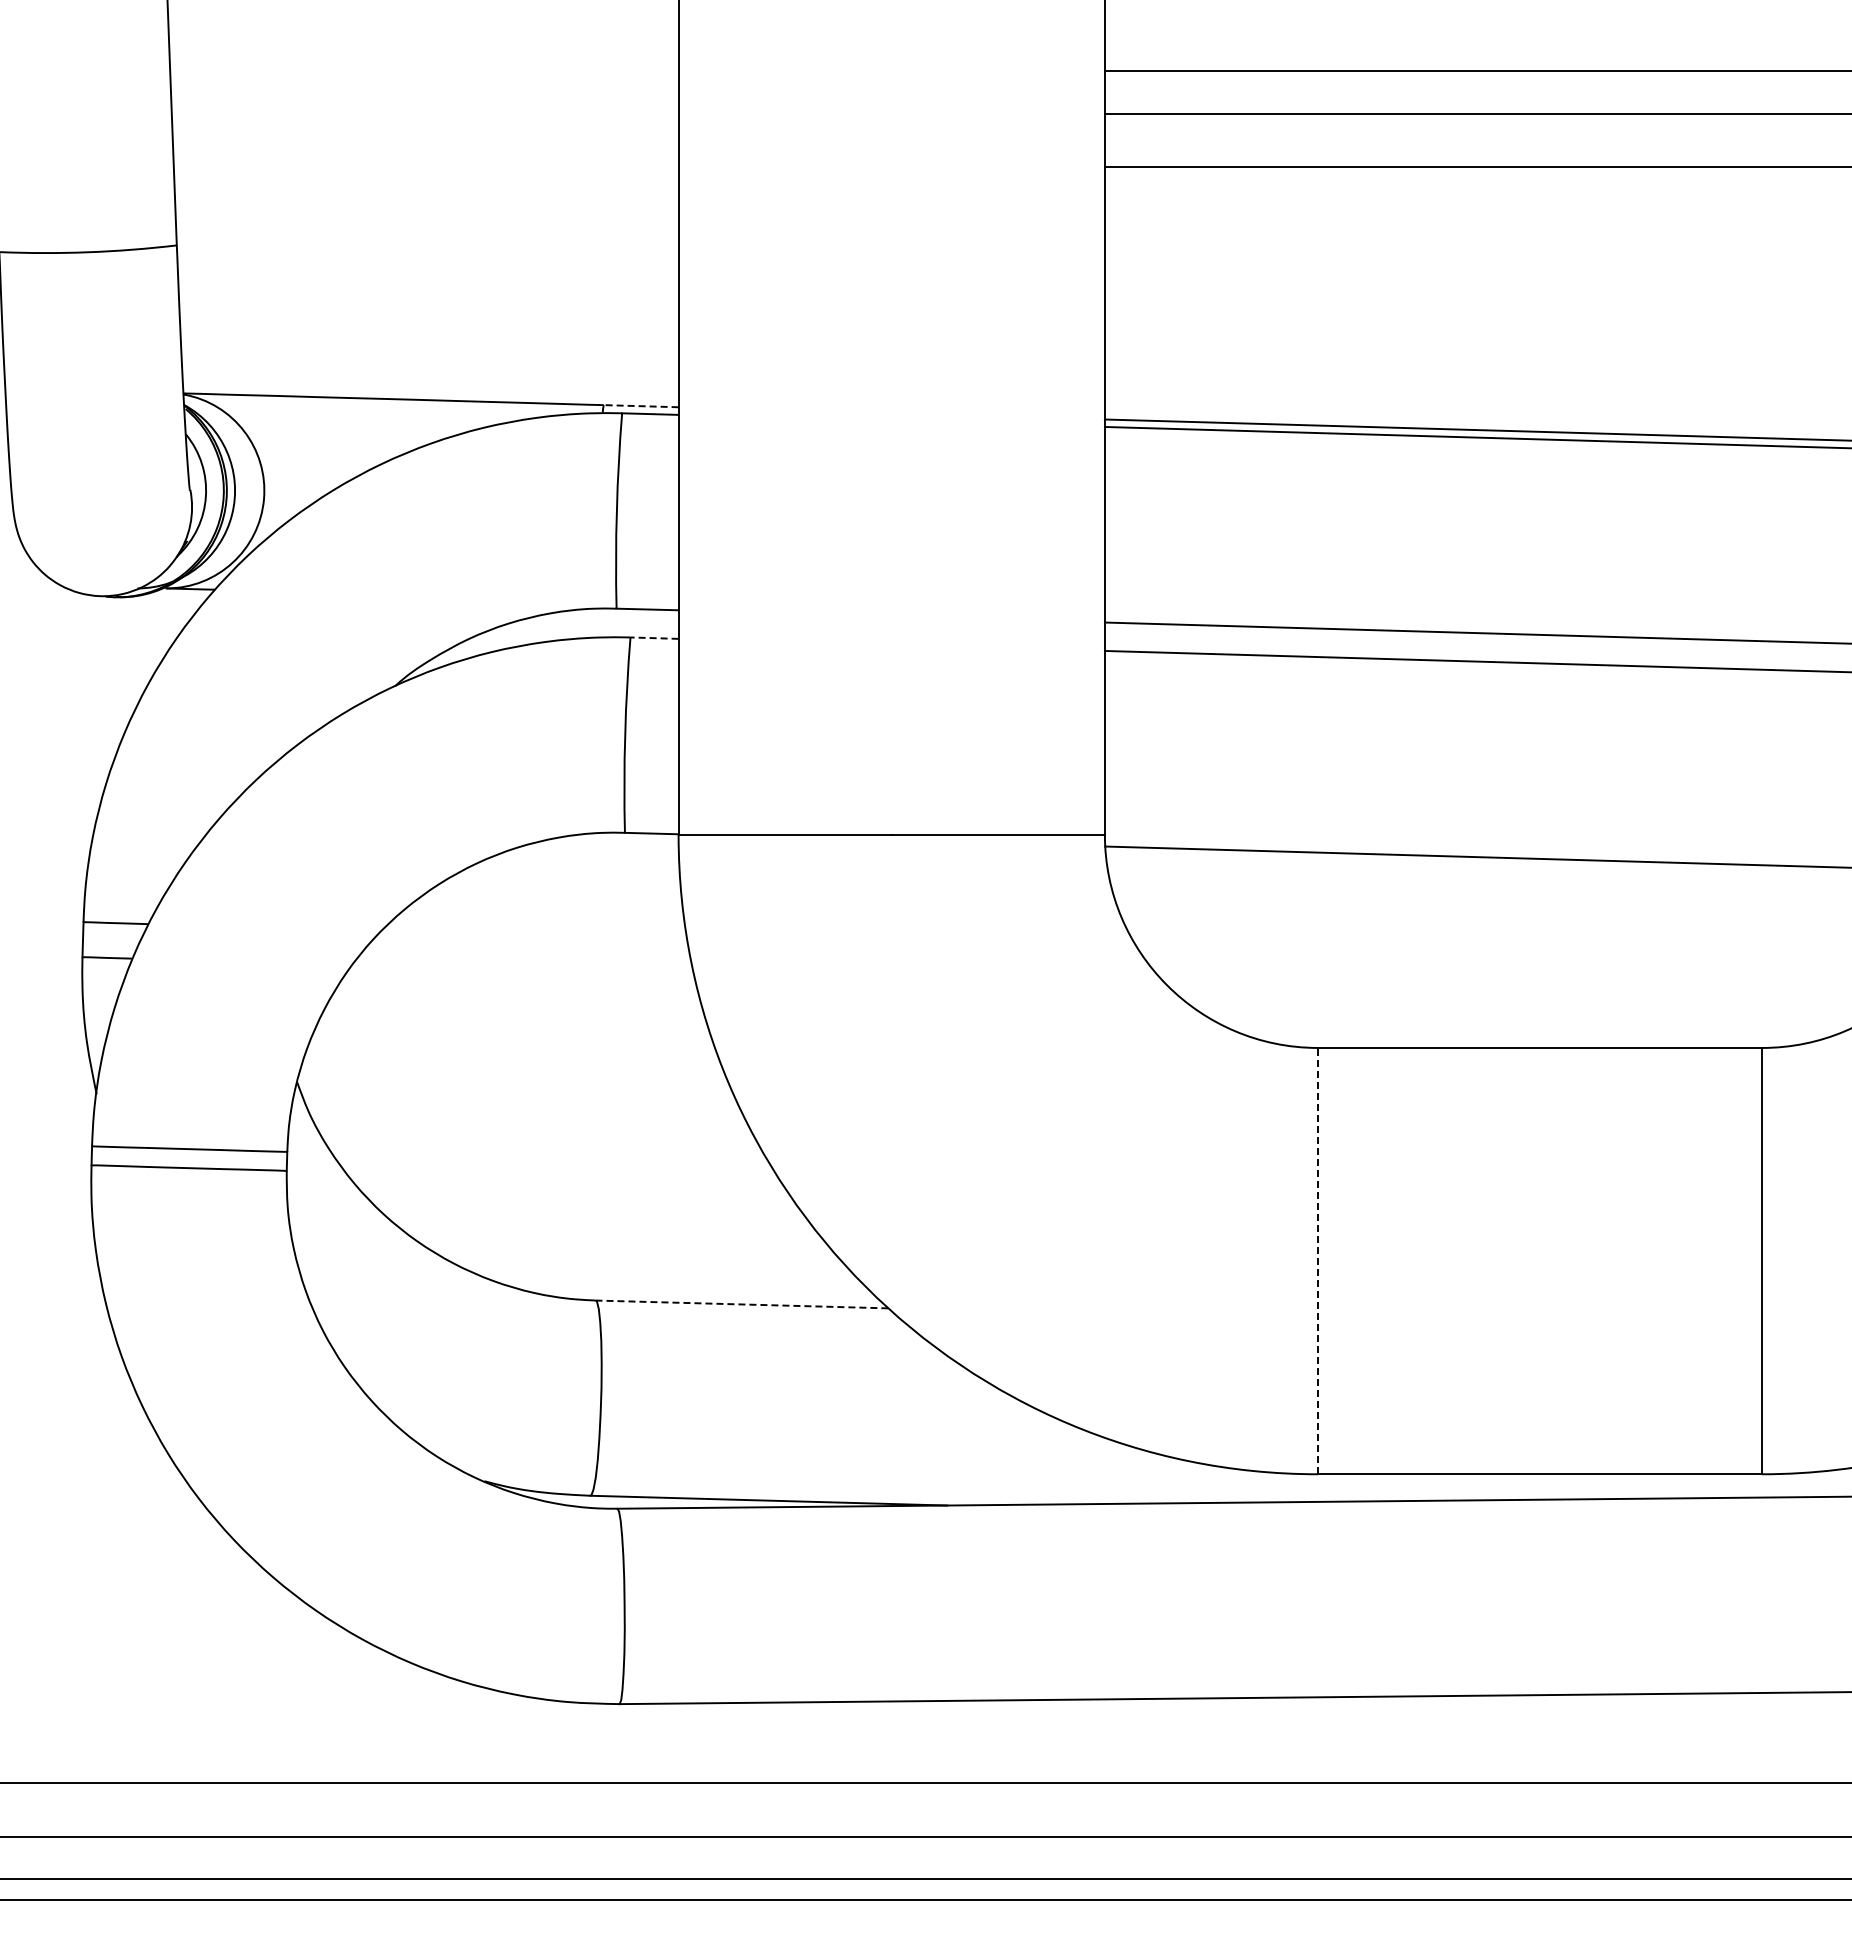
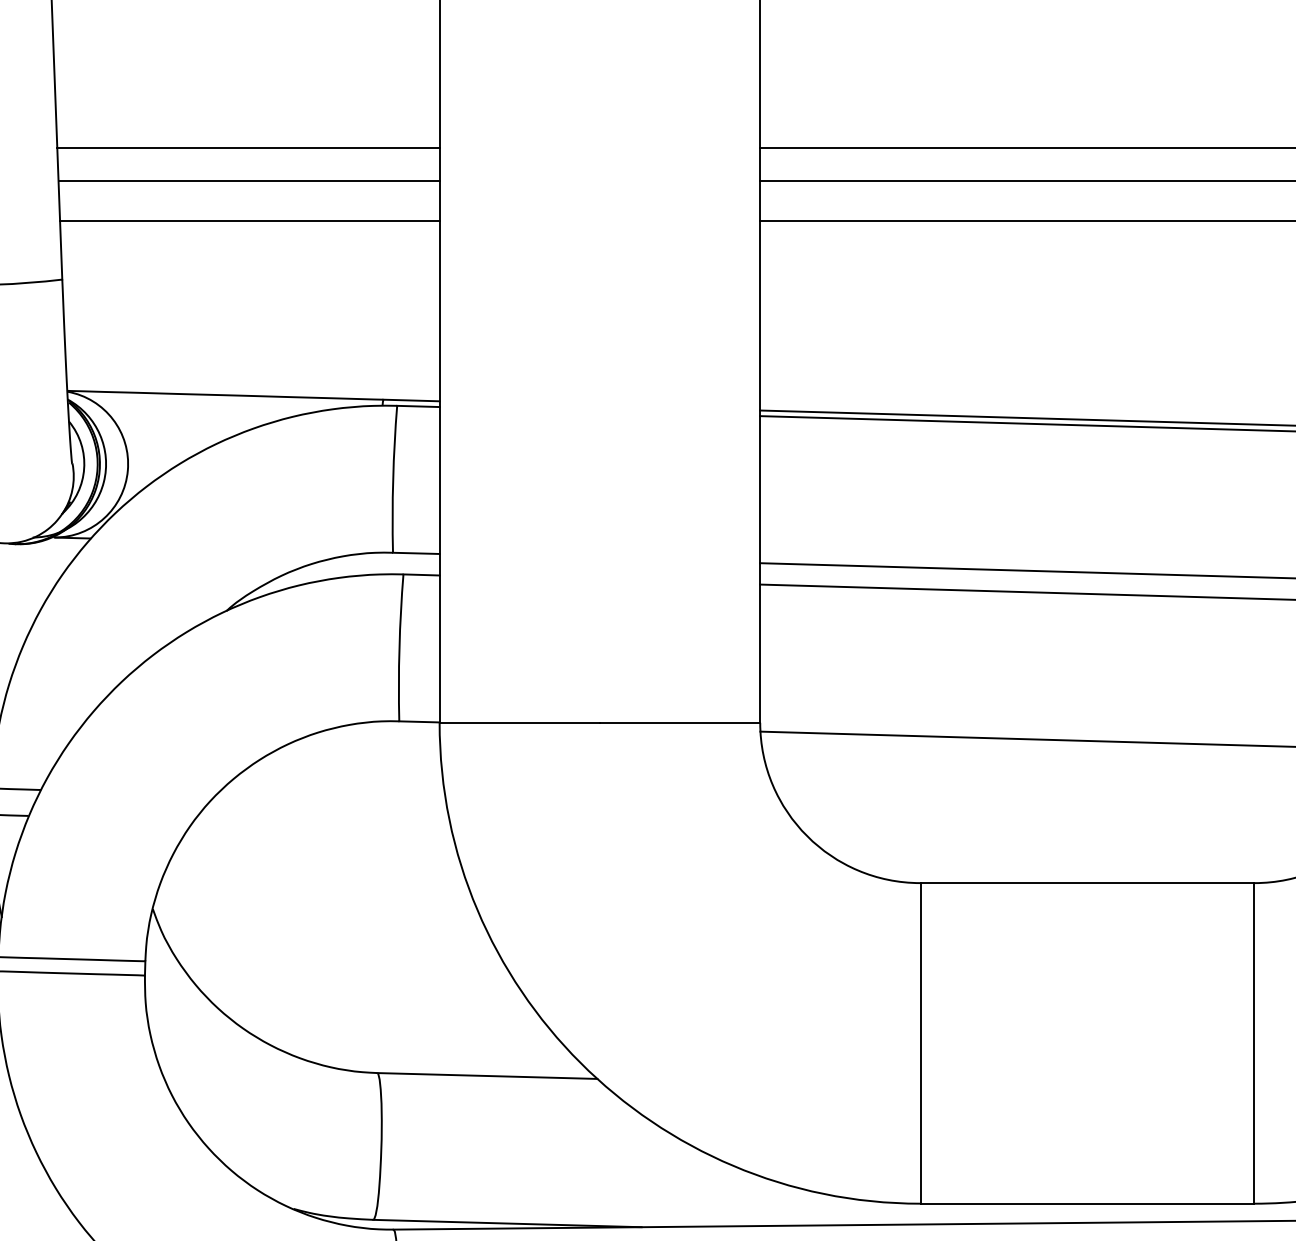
line: (424, 71) -> (248, 148), added
line: (424, 113) -> (248, 180), added
line: (425, 166) -> (249, 220), added
line: (640, 406) -> (410, 400), dashed -> solid
line: (654, 638) -> (421, 575), dashed -> solid
line: (1318, 1260) -> (920, 1042), dashed -> solid
line: (741, 1304) -> (486, 1076), dashed -> solid

